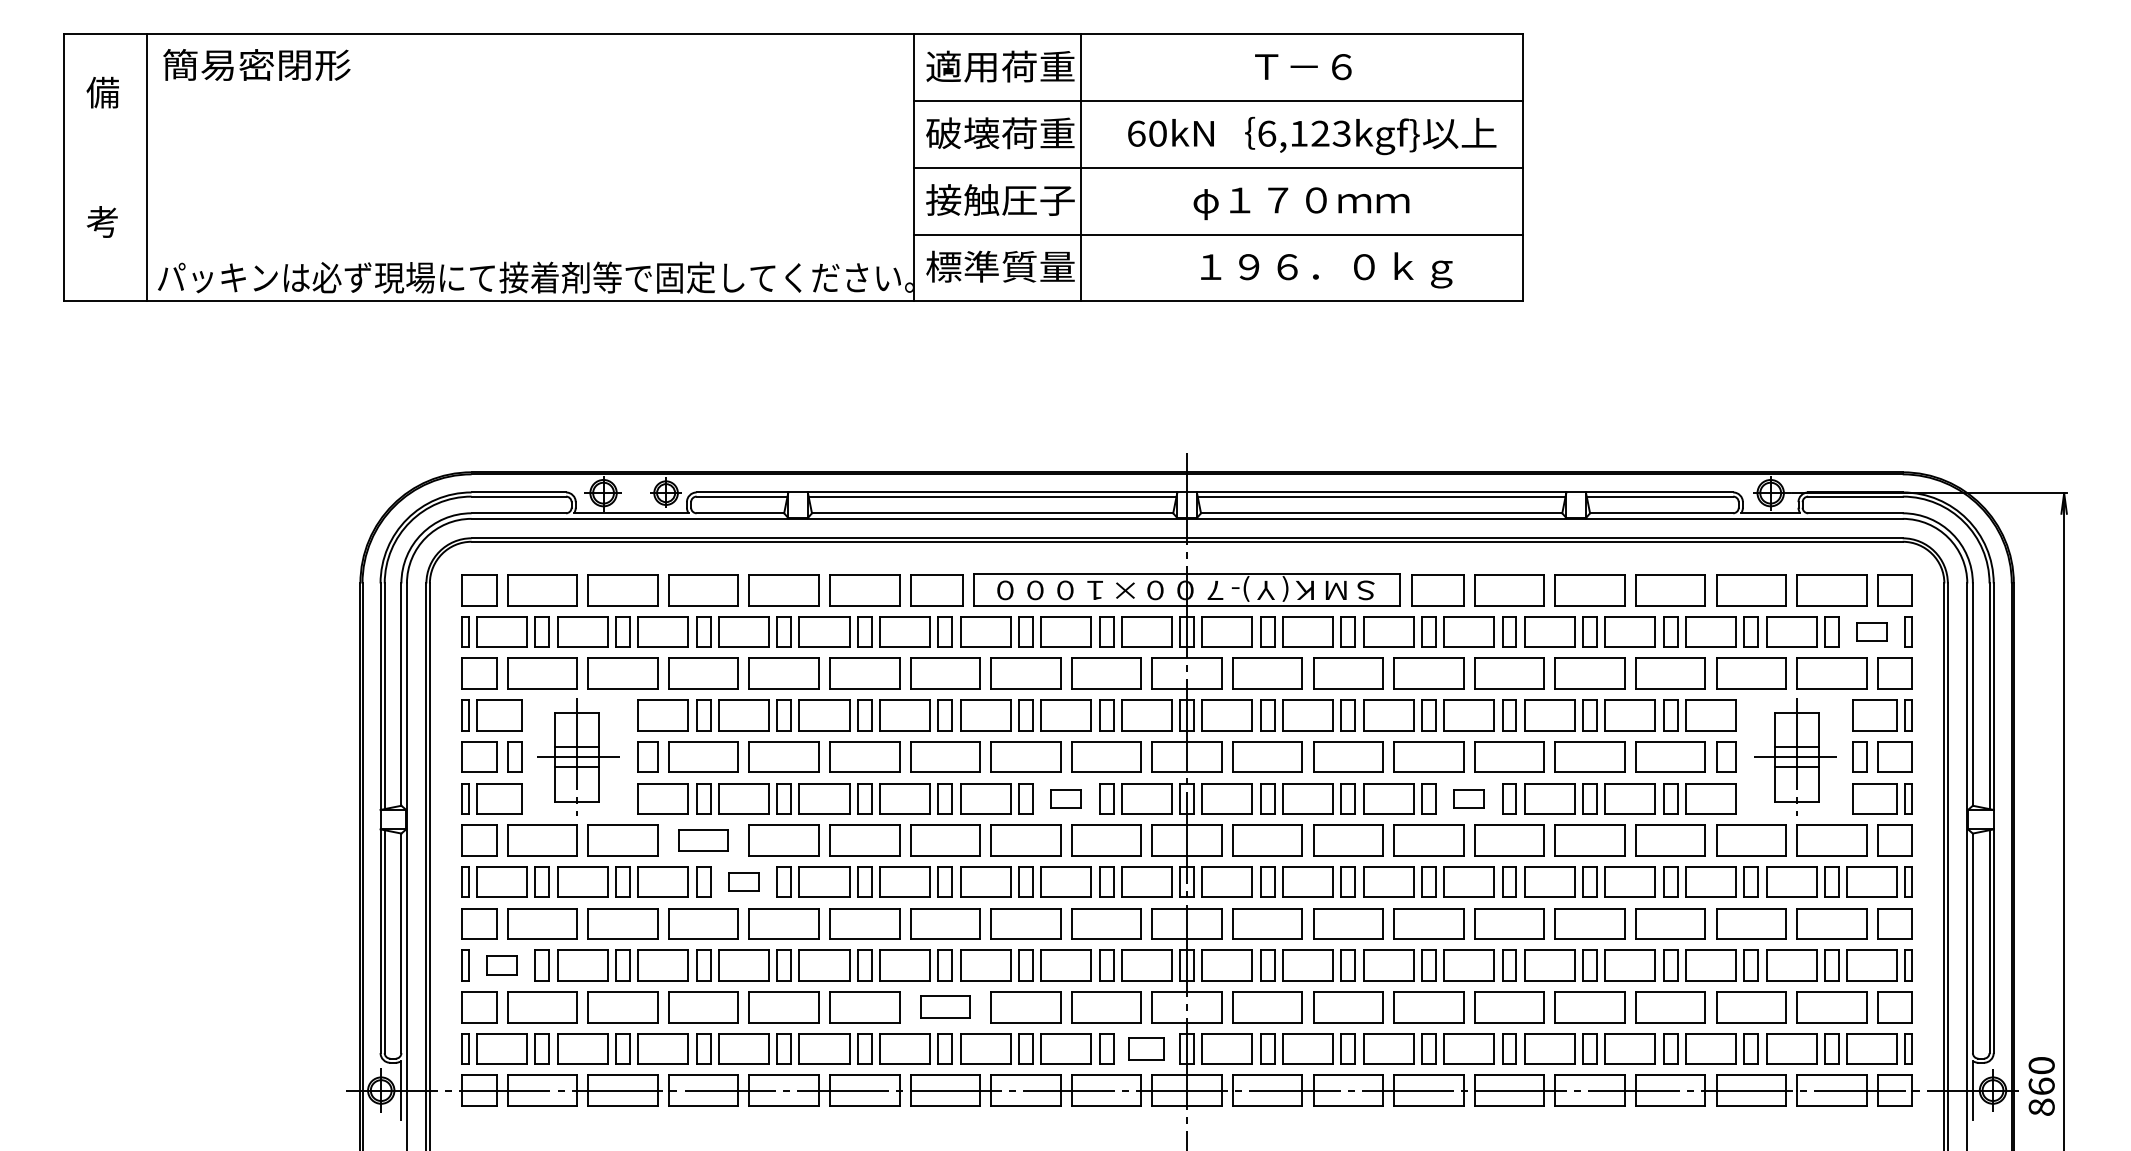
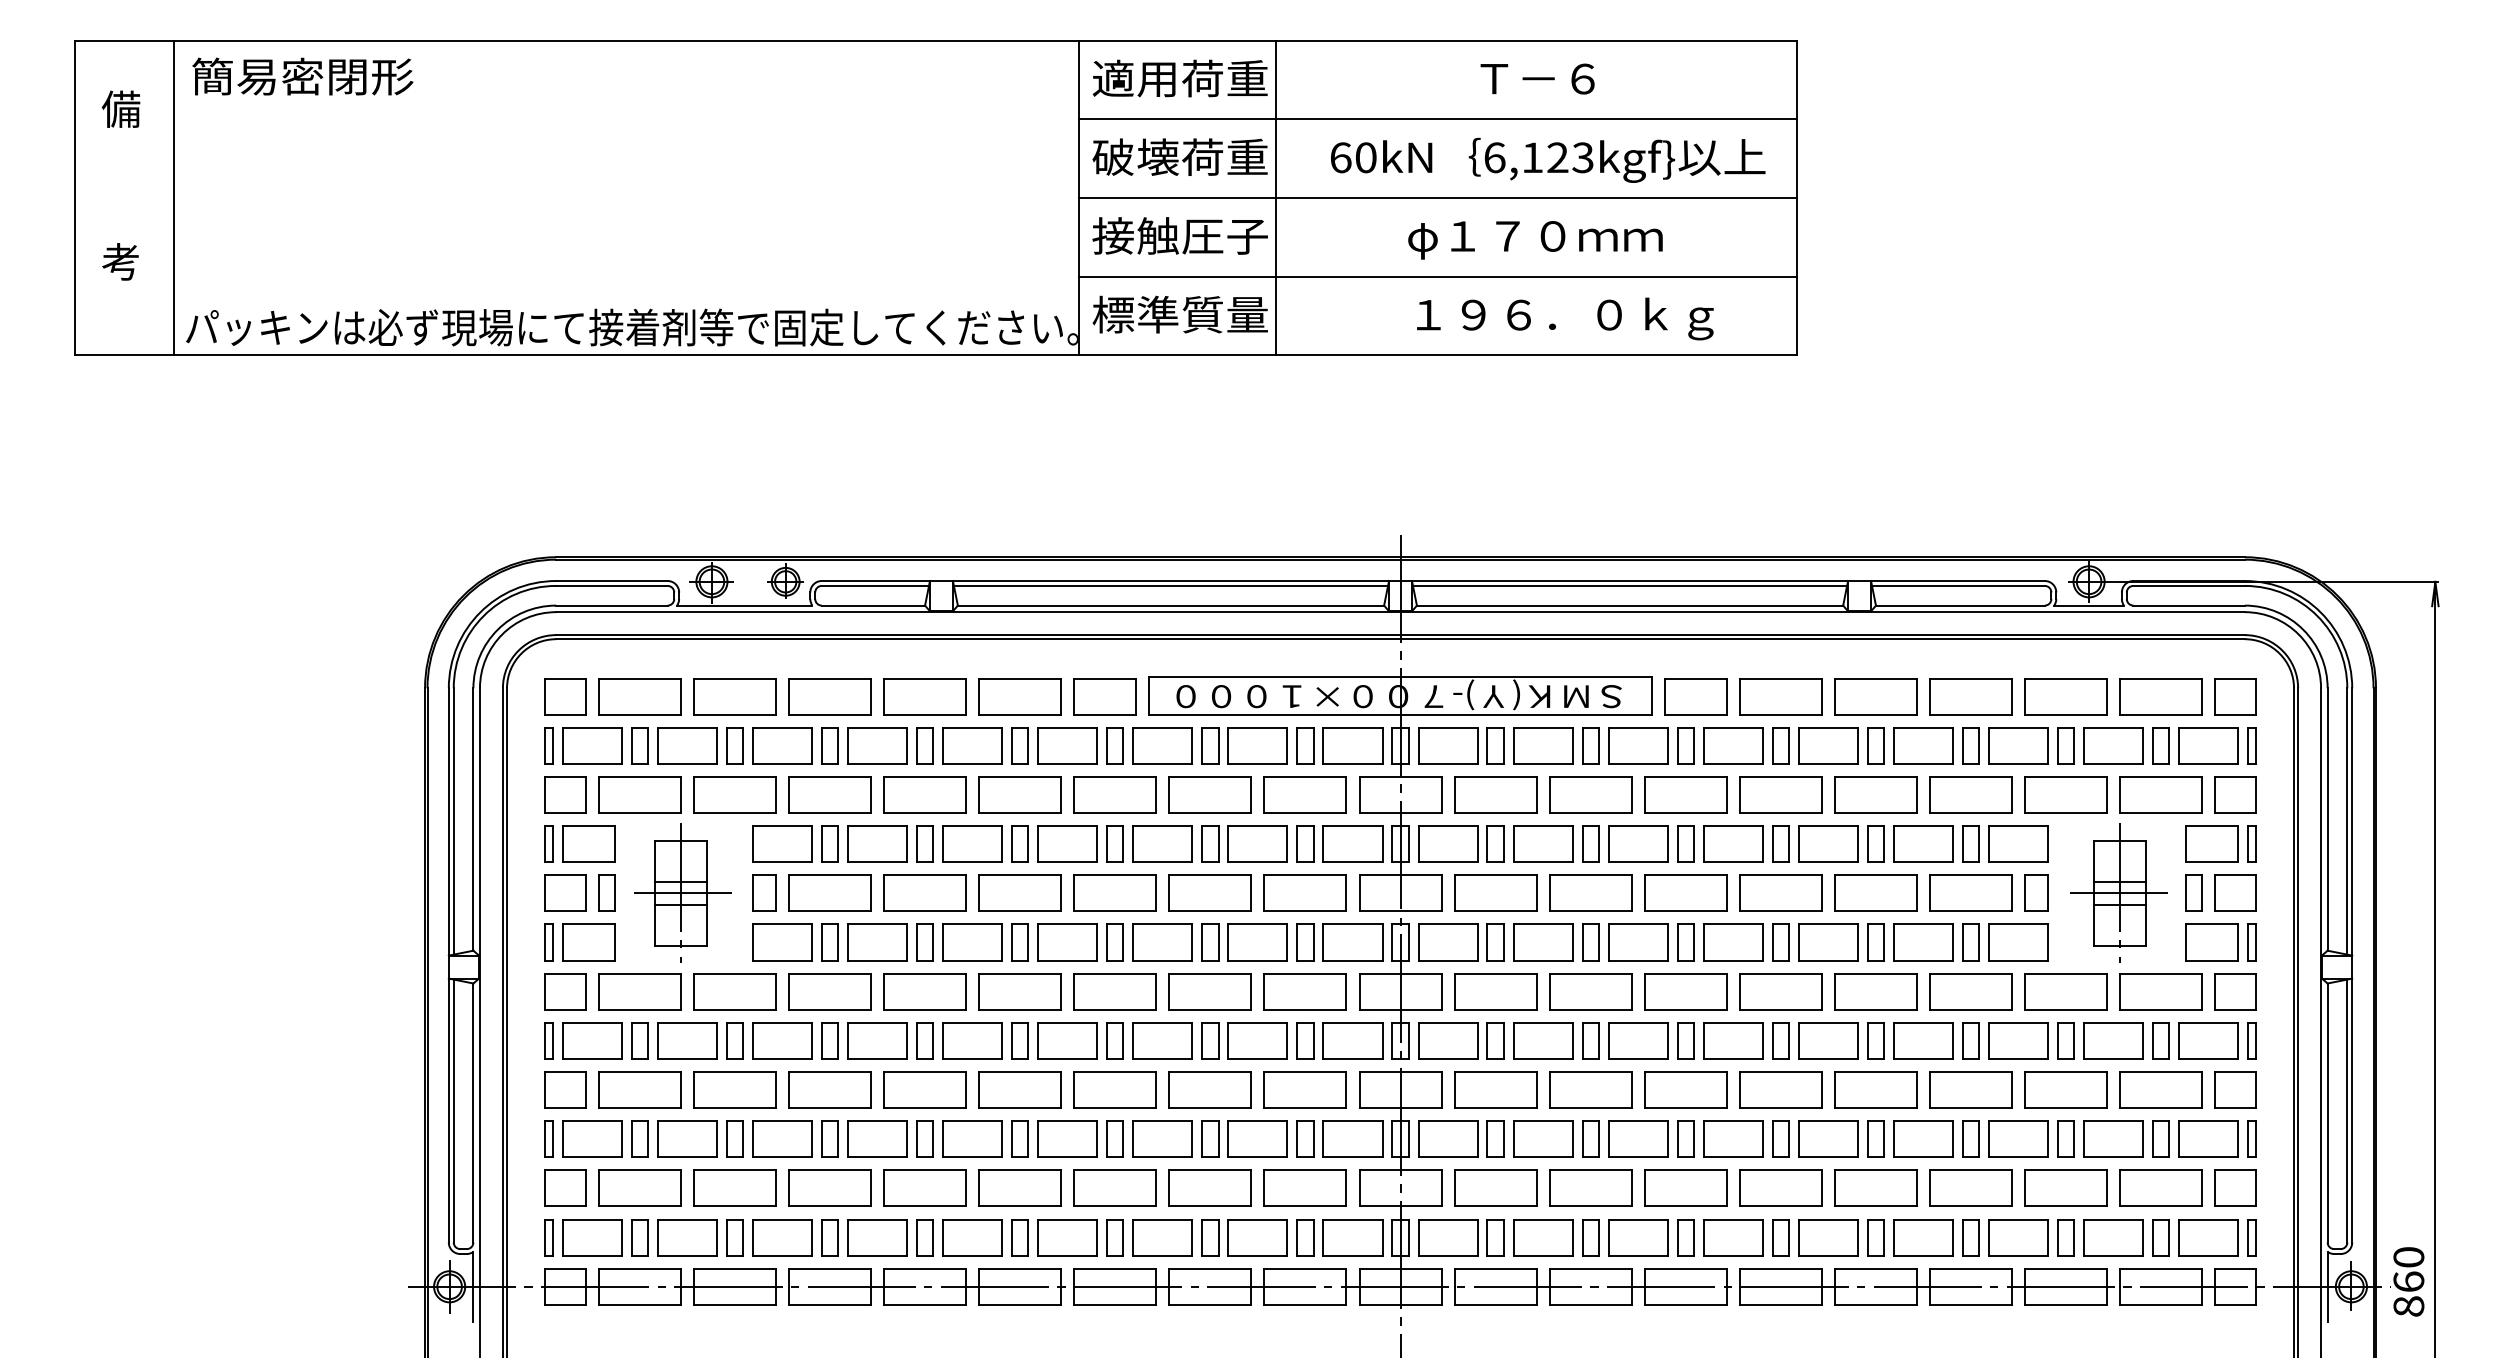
part: (1871, 631) -> (2208, 745), size x1.67
part: (1065, 798) -> (1257, 942), size x1.67
part: (1469, 798) -> (1733, 942), size x1.67
part: (703, 840) -> (829, 991), size x1.43
part: (743, 881) -> (877, 1040), size x1.67
part: (502, 964) -> (592, 1138), size x1.67
part: (944, 1006) -> (1114, 1187), size x1.43
part: (1146, 1048) -> (1352, 1237), size x1.43

